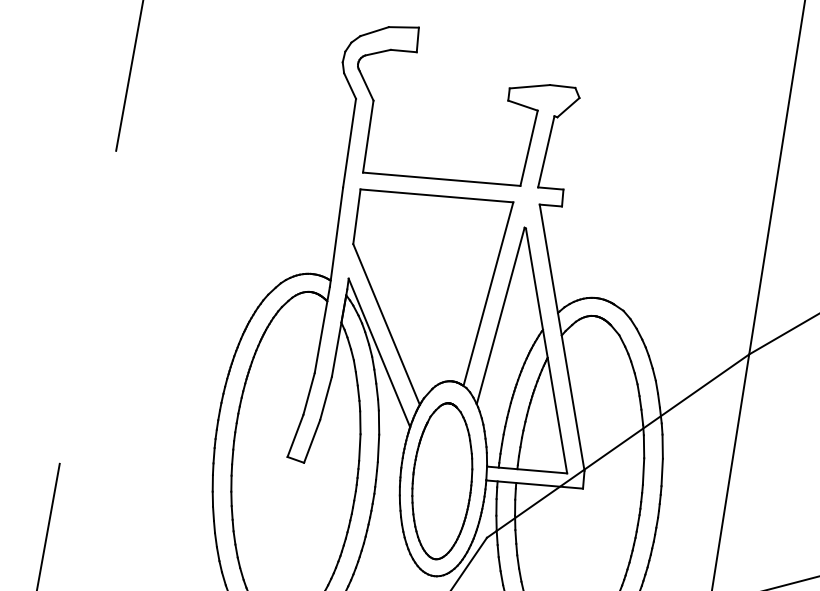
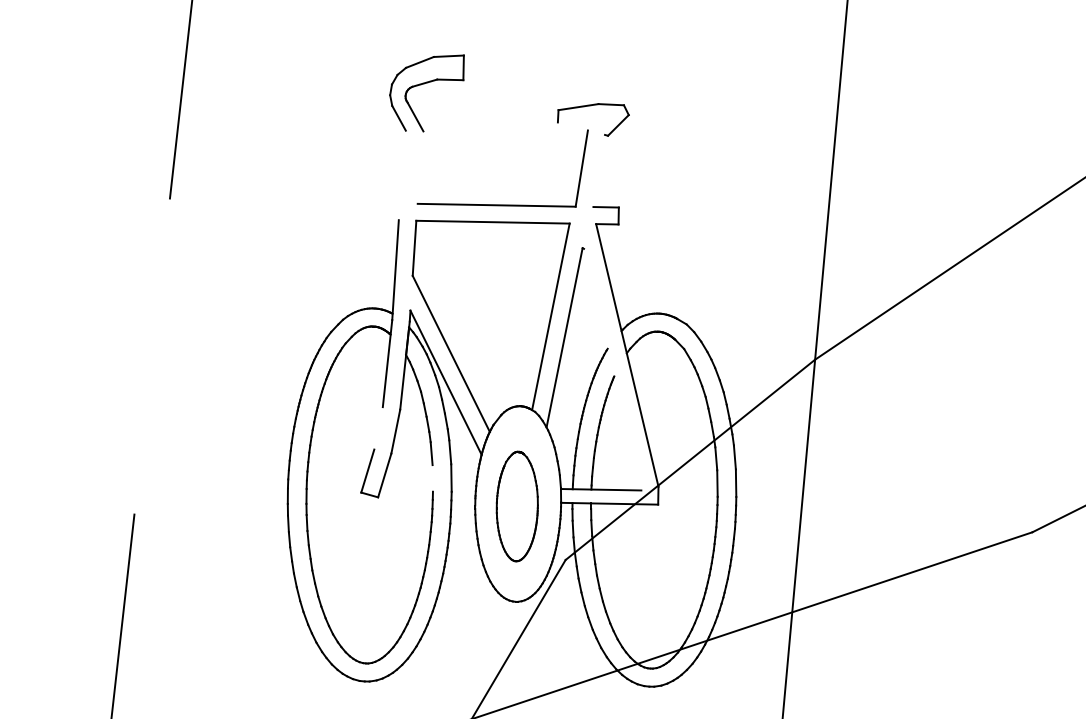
line: (522, 105) -> (572, 126), removed
line: (368, 136) -> (420, 167), removed
line: (348, 143) -> (401, 175), removed
line: (546, 151) -> (599, 170), removed
line: (546, 350) -> (612, 369), removed
line: (308, 394) -> (378, 428), removed
line: (359, 447) -> (432, 478), removed
part: (442, 481) -> (517, 506), size x0.7

